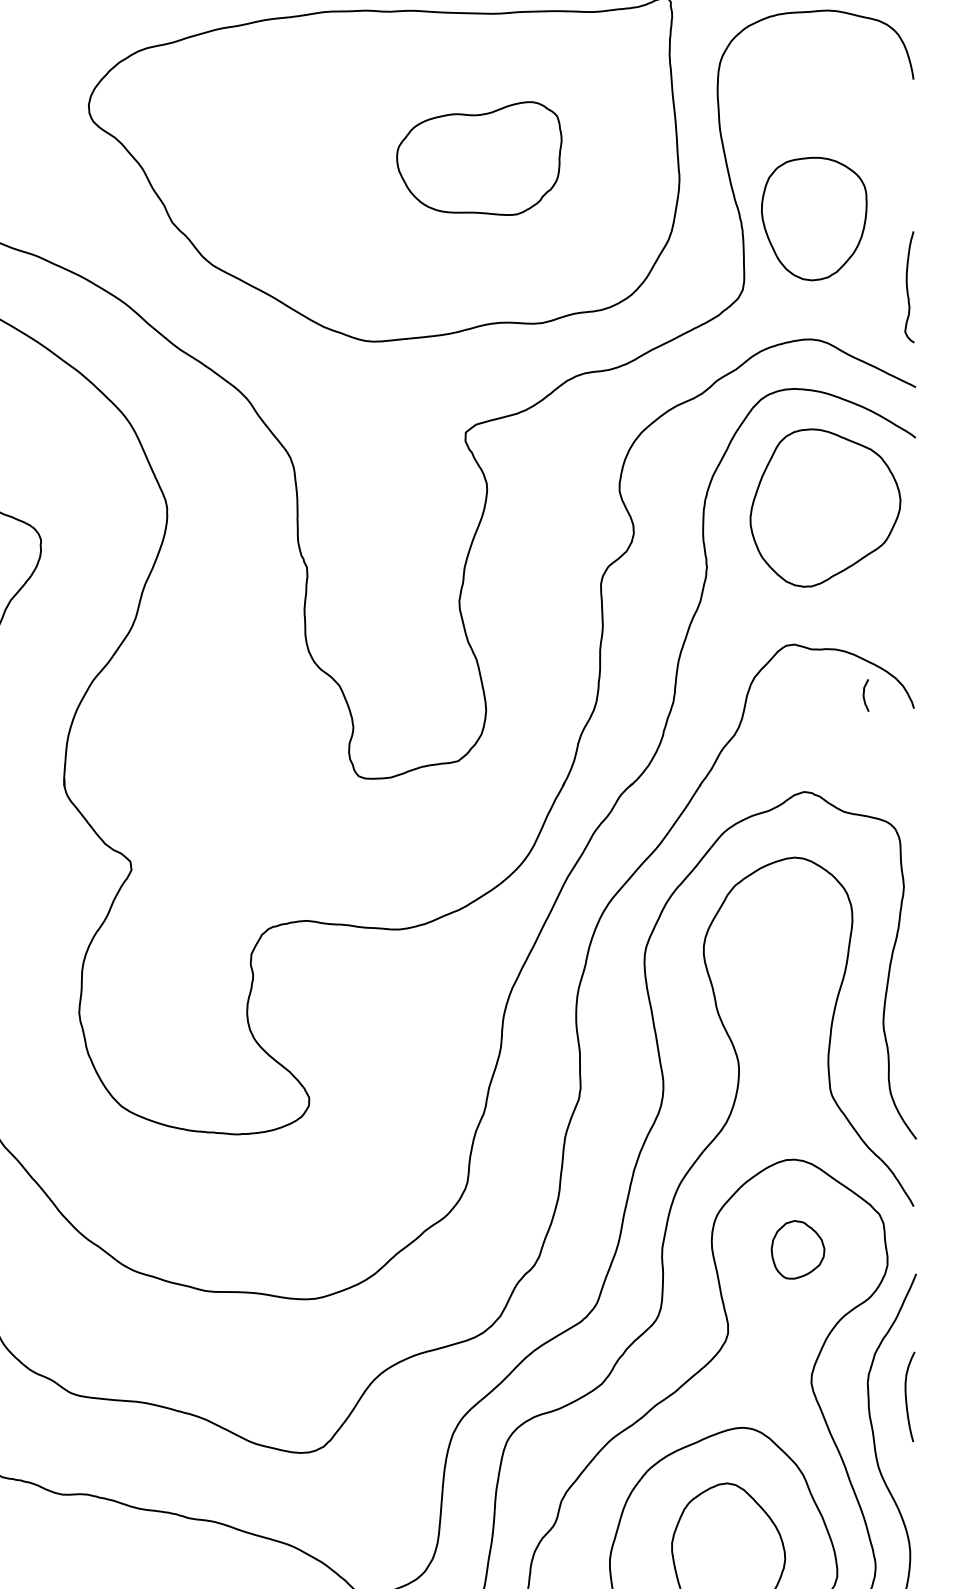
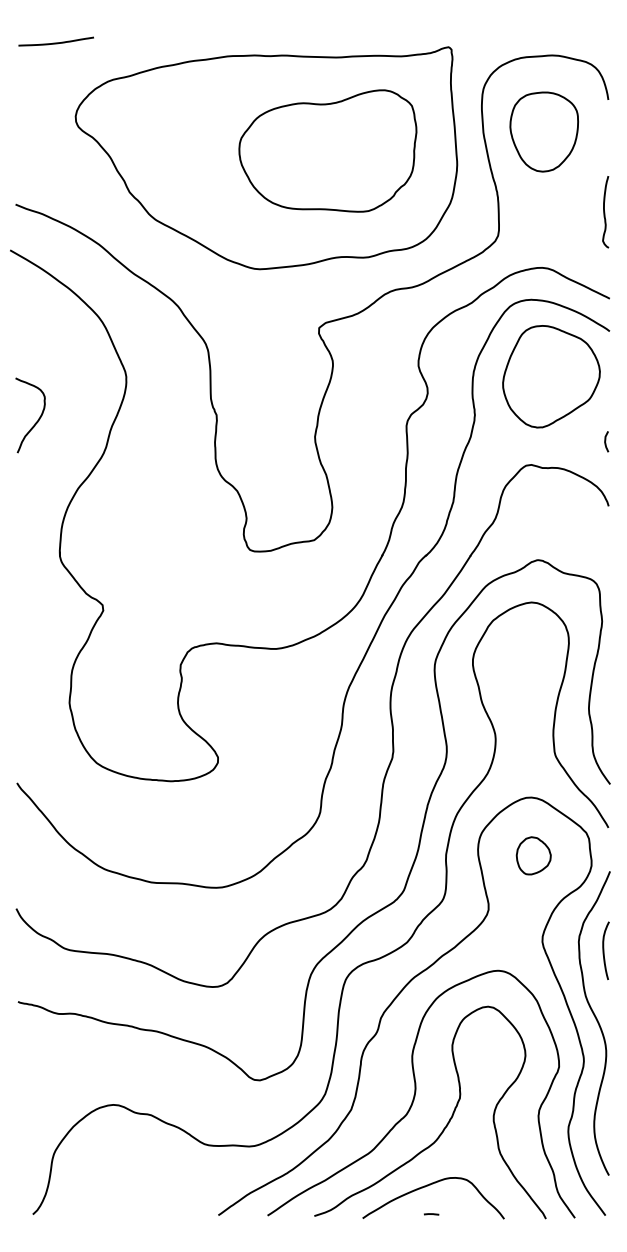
part: (478, 157) -> (327, 150), size x1.67
part: (813, 218) -> (543, 131), moved
curve: (909, 287) -> (605, 212), moved
curve: (865, 693) -> (606, 440), moved

